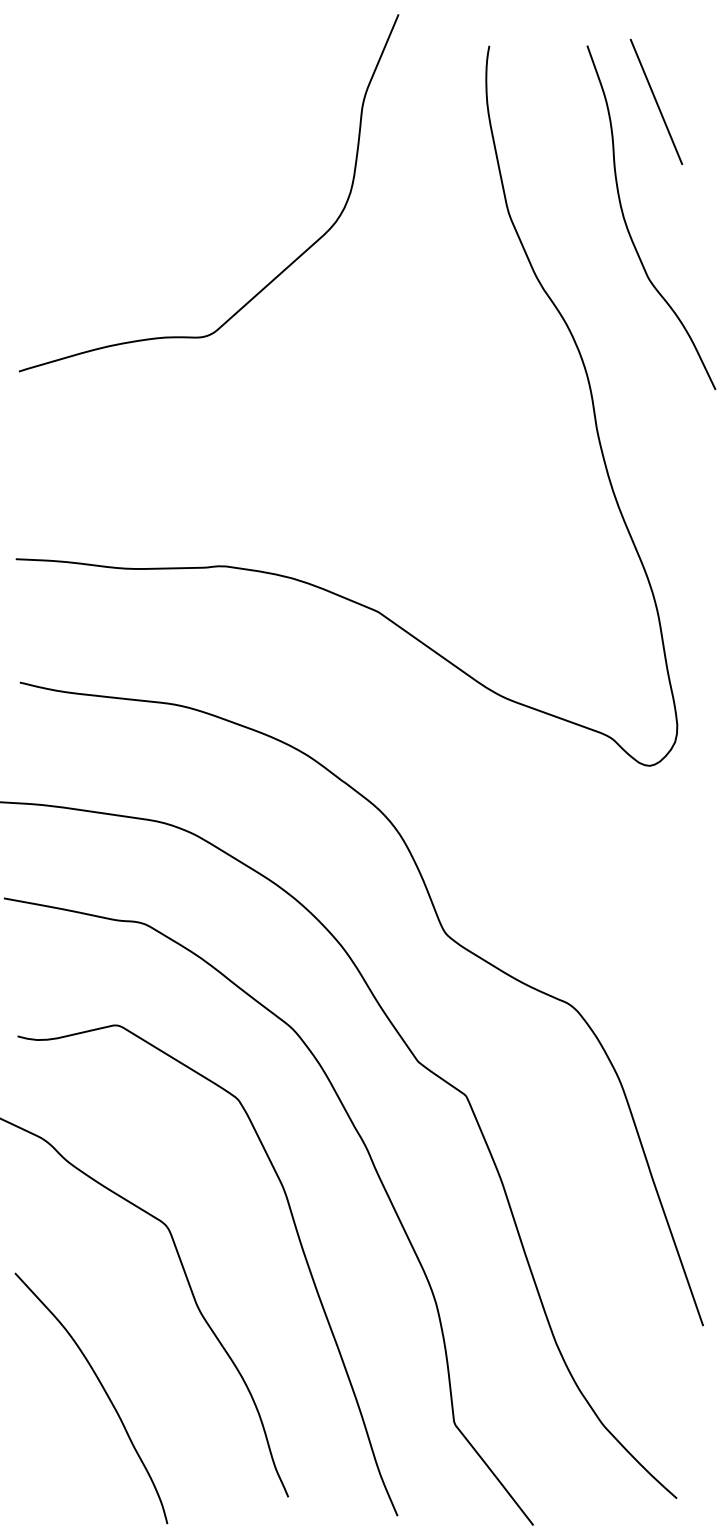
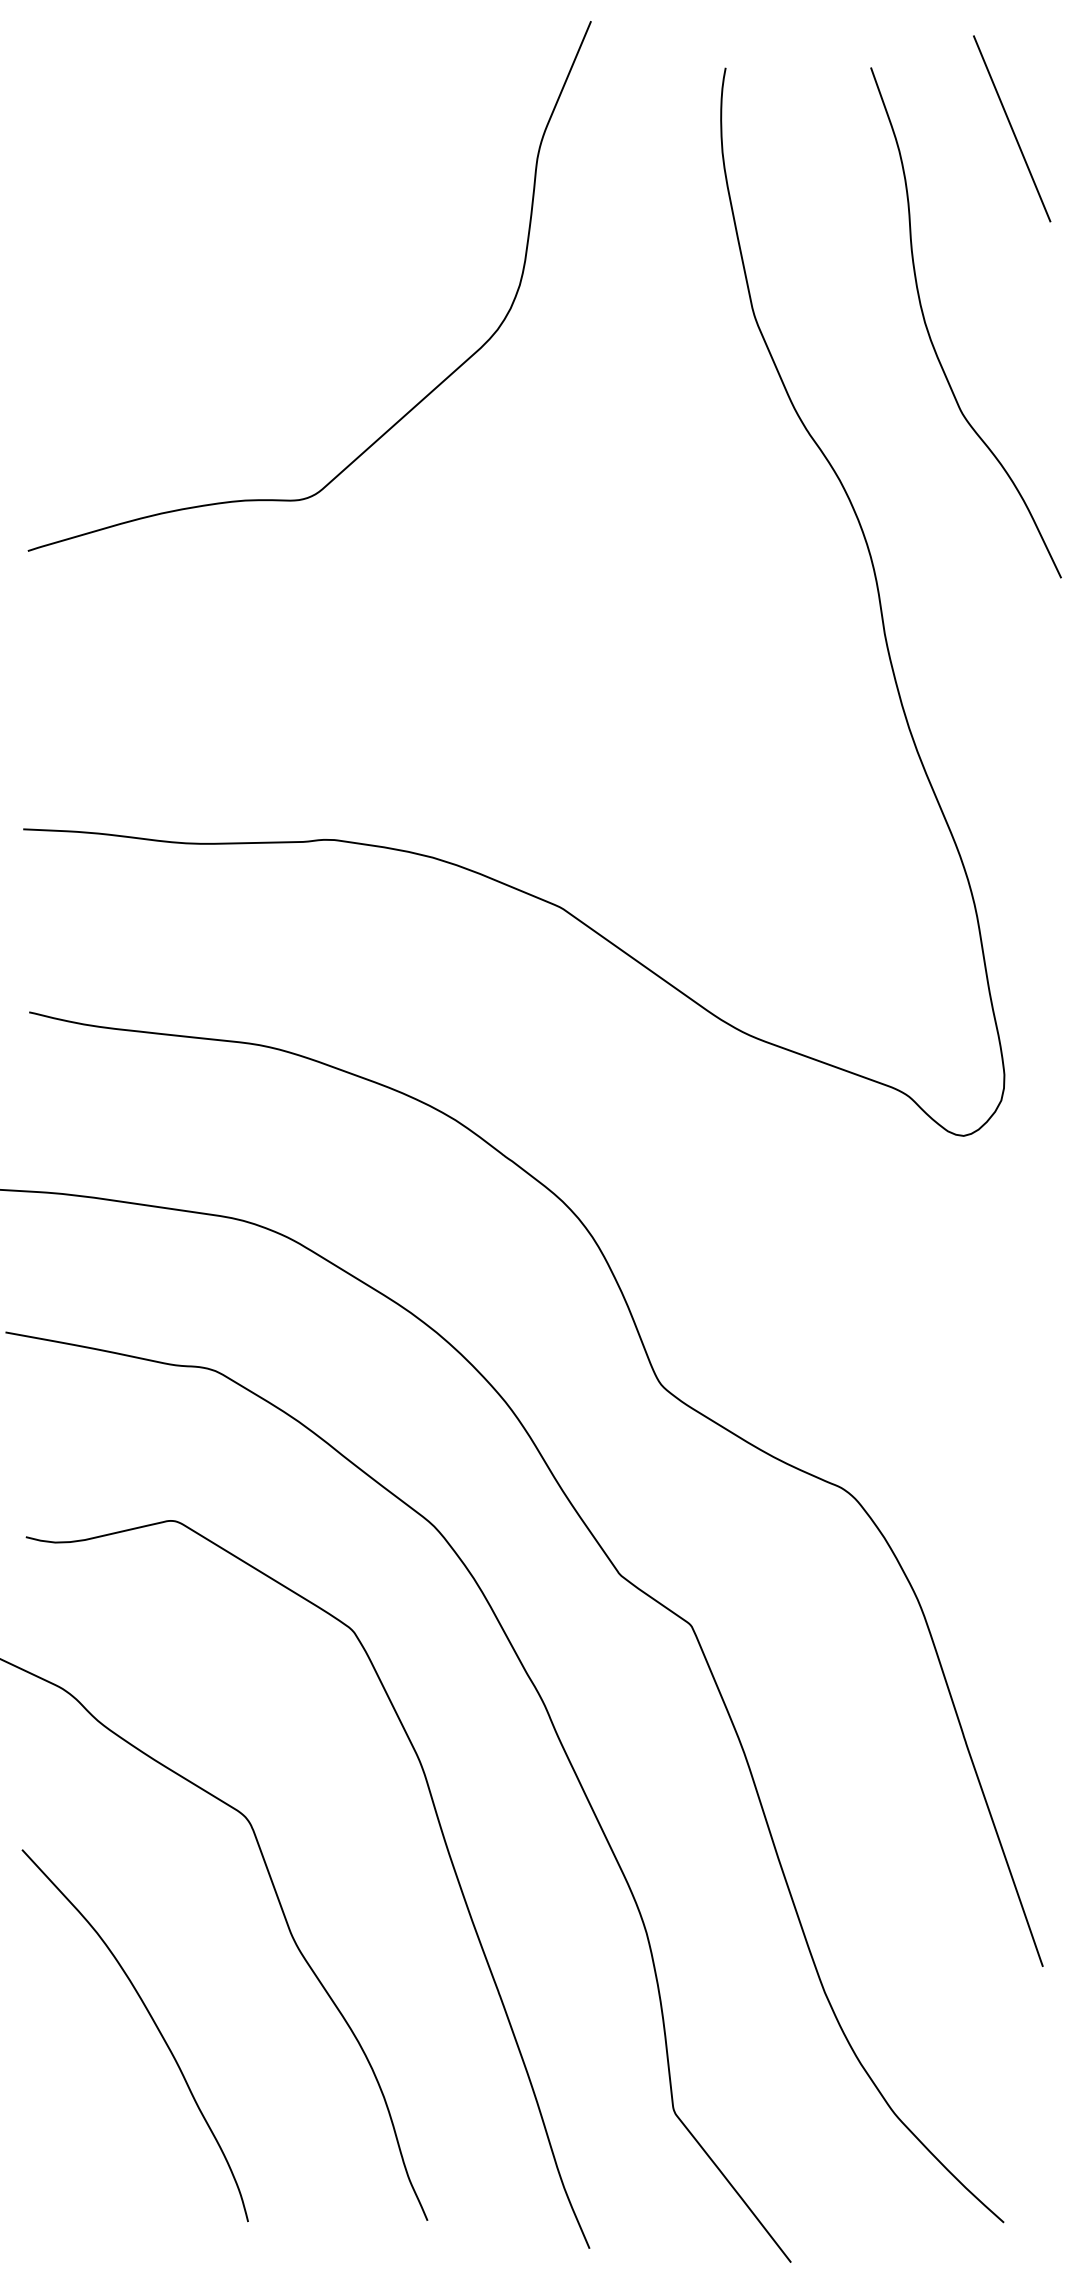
line: (656, 101) -> (1012, 128), moved
curve: (104, 1392) -> (154, 2026), moved

